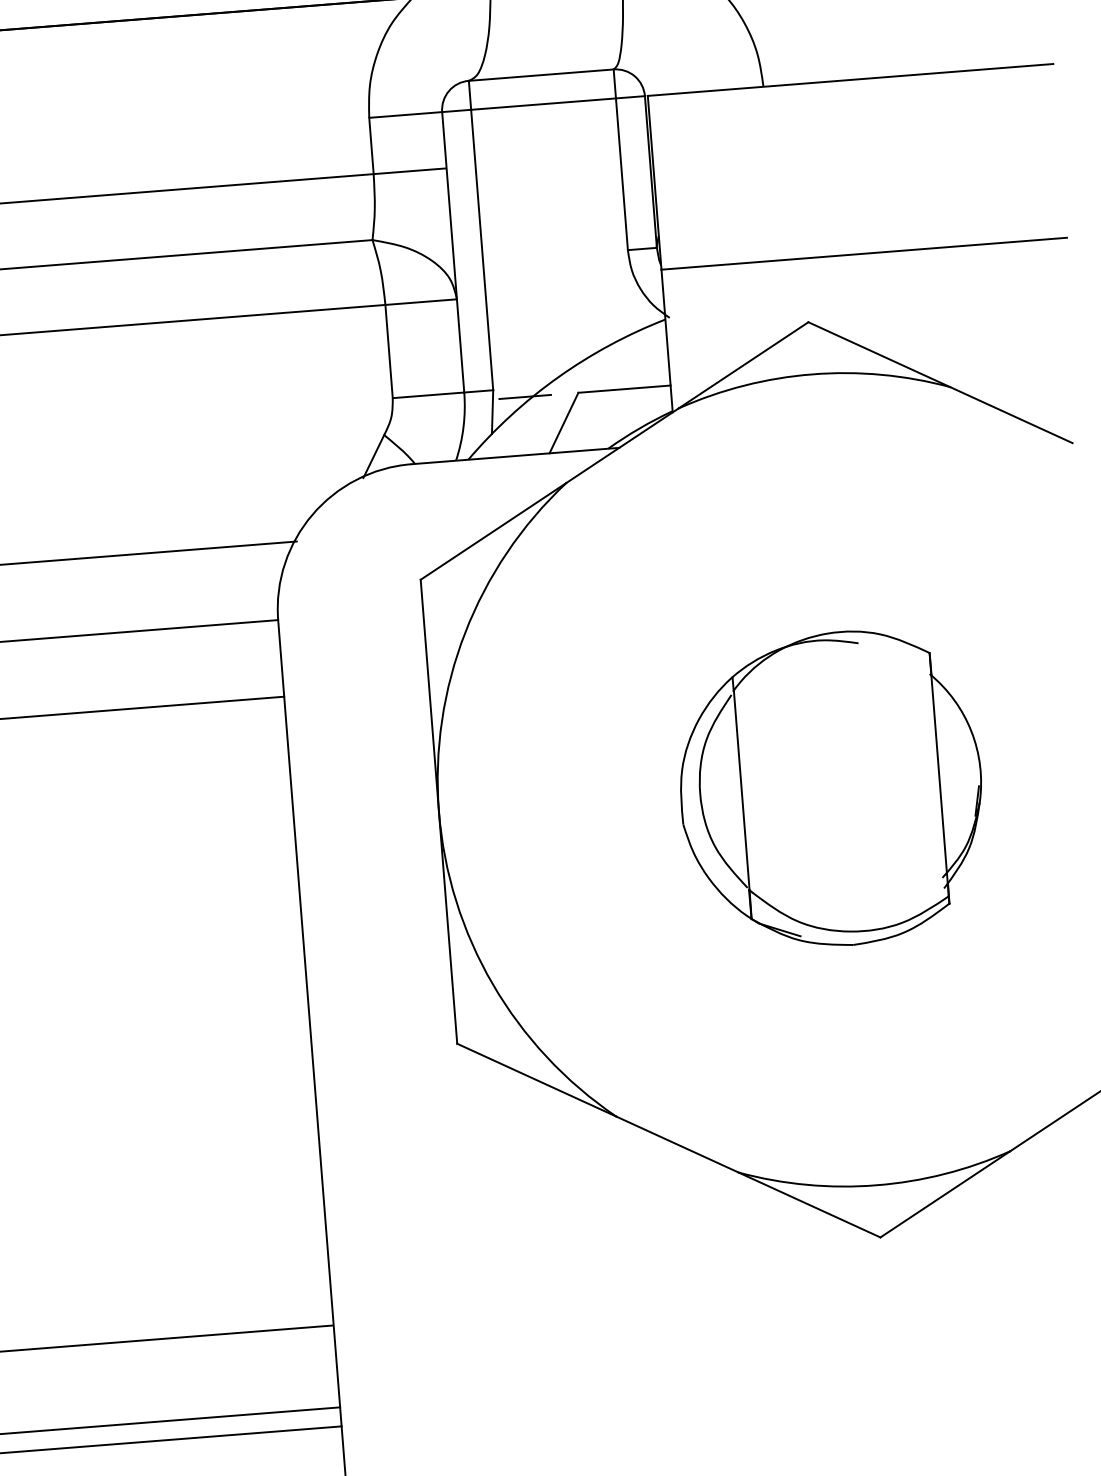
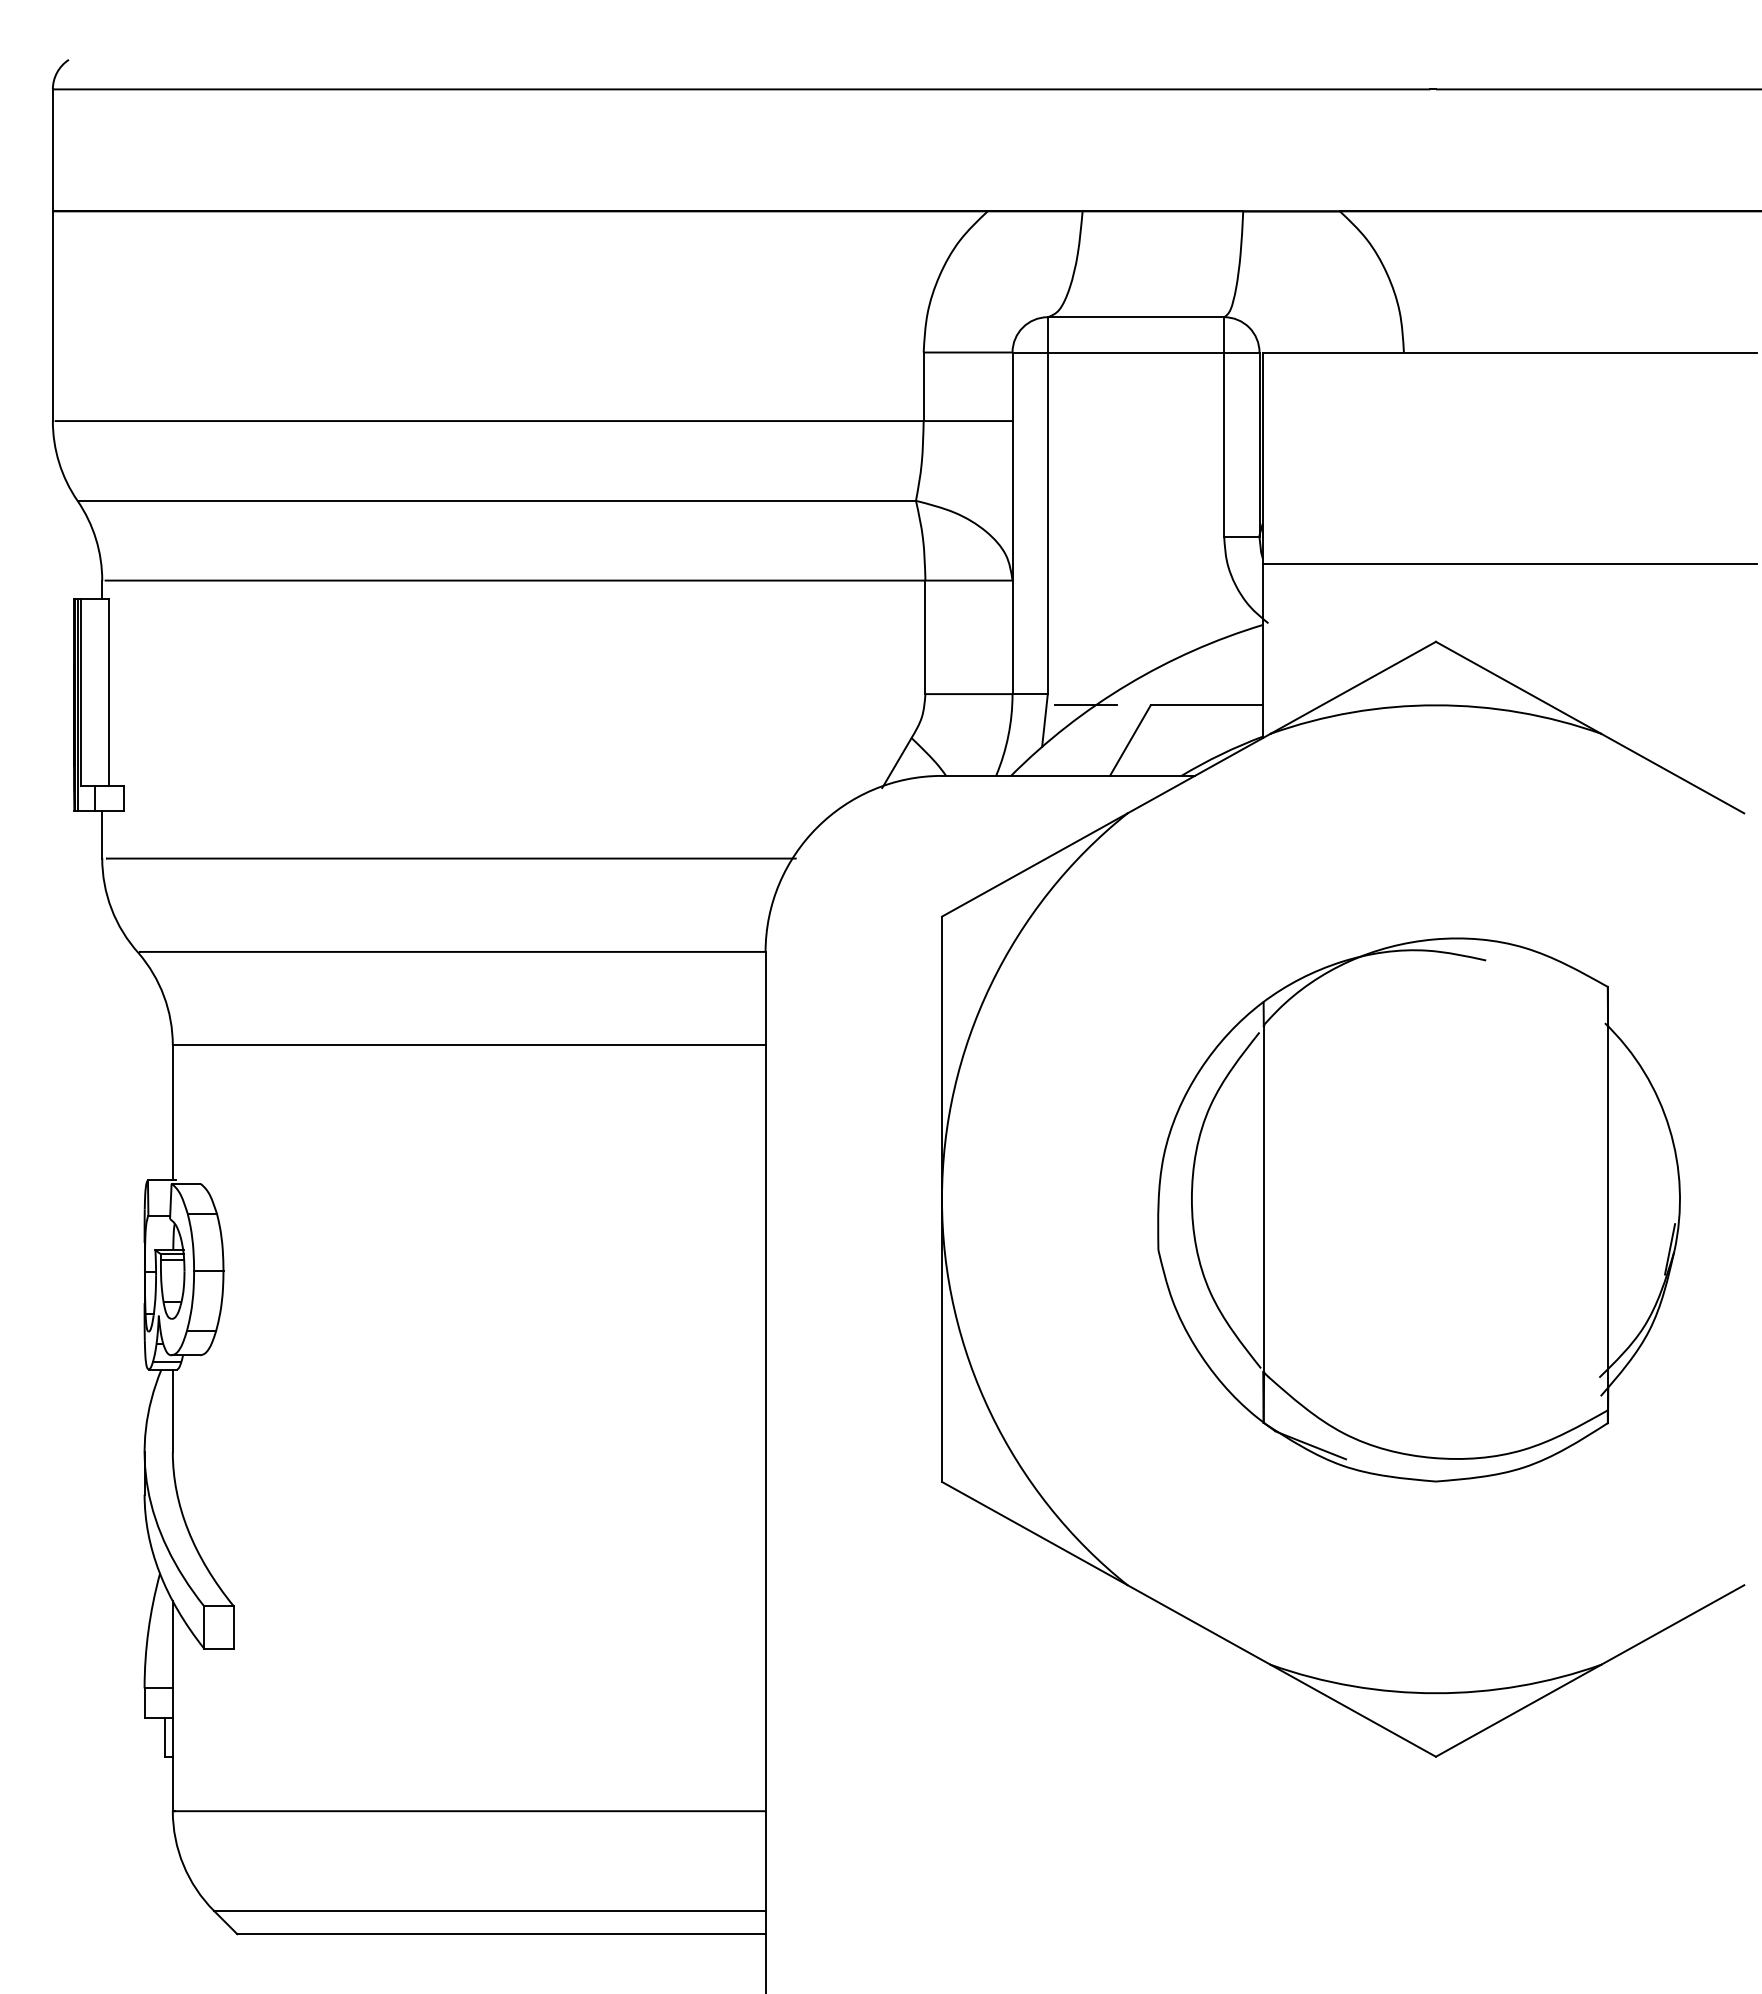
part: (830, 789) -> (1418, 1209), size x1.43

